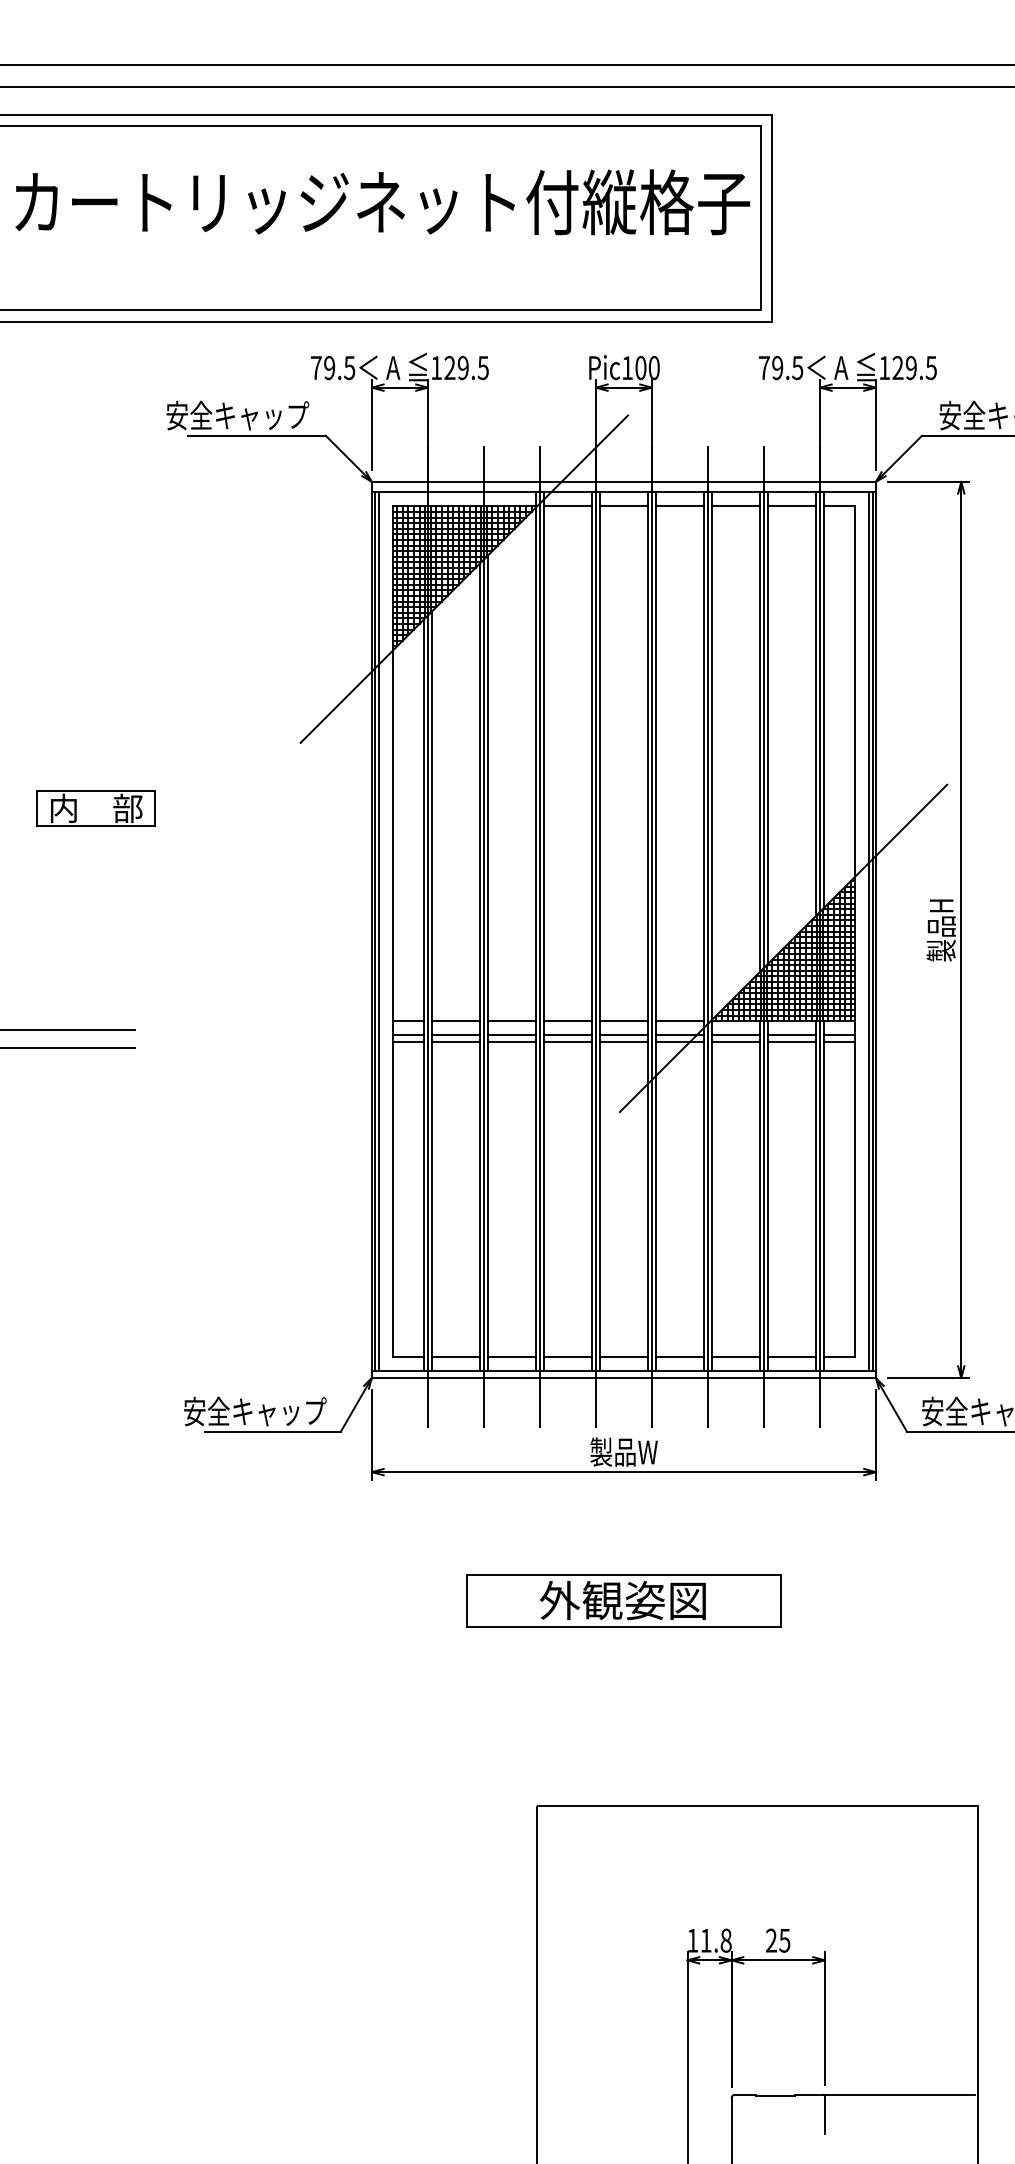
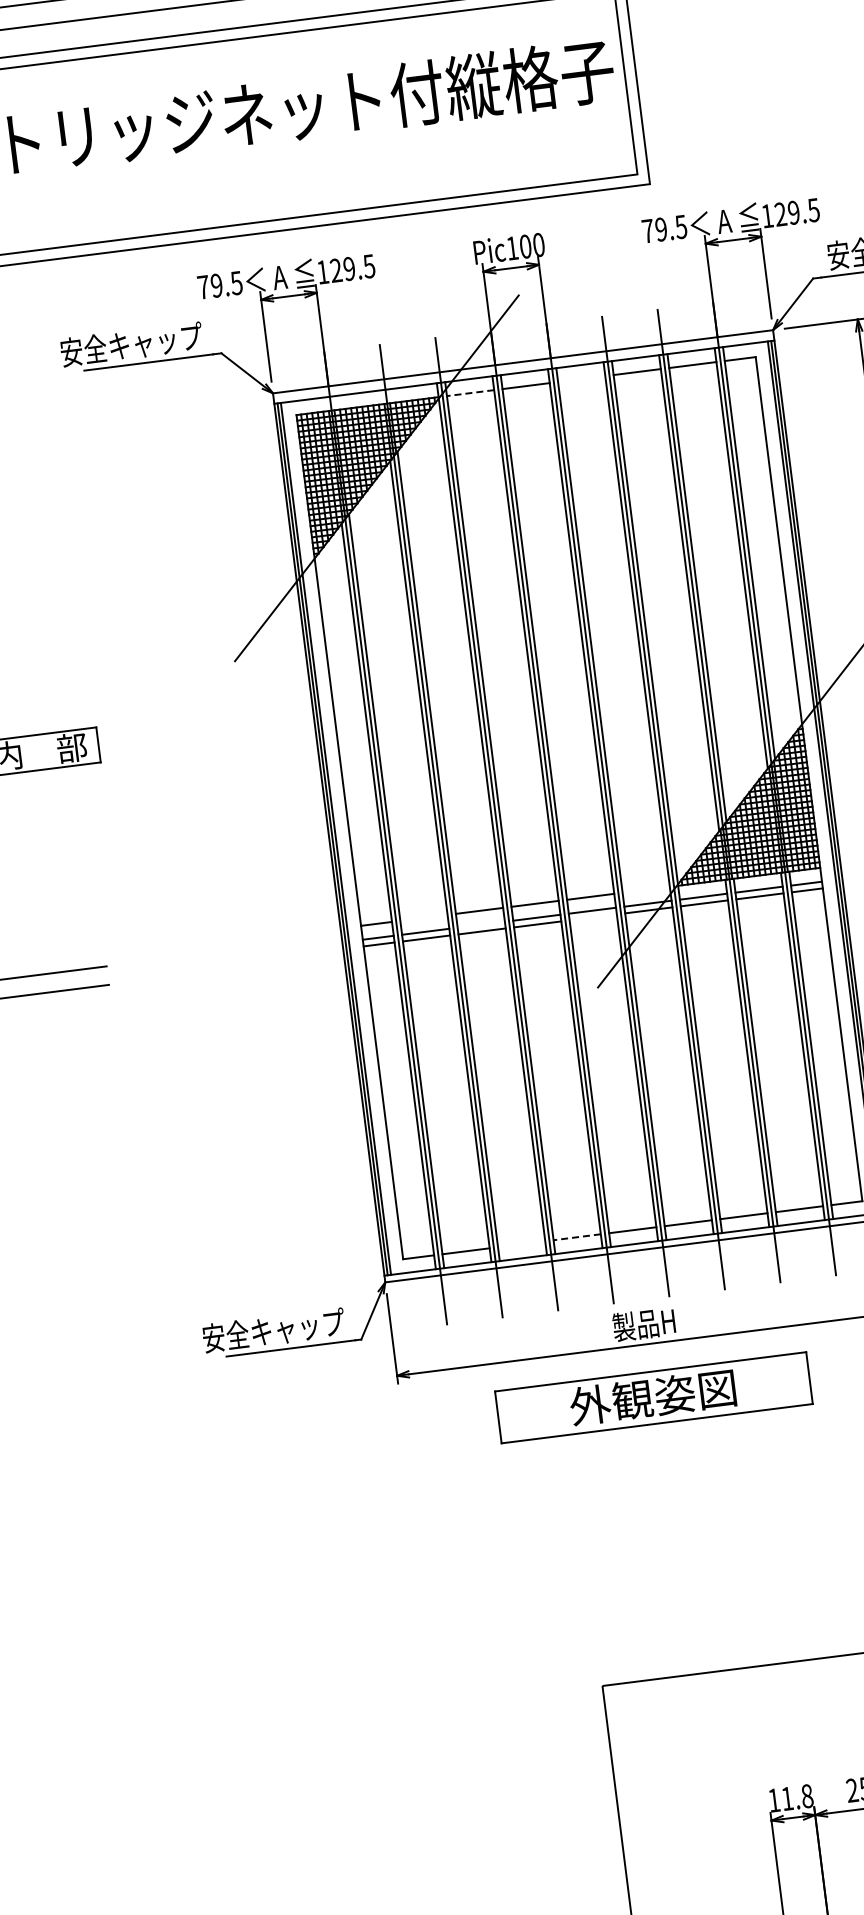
line: (567, 506) -> (470, 393), solid -> dashed
line: (679, 506) -> (581, 379), removed
line: (455, 1021) -> (423, 918), removed
line: (679, 1021) -> (645, 890), removed
line: (511, 1035) -> (480, 925), removed
line: (623, 1041) -> (592, 917), removed
line: (511, 1357) -> (521, 1244), removed
line: (567, 1357) -> (576, 1237), solid -> dashed
text: (623, 1451) -> (644, 1323), 製品W -> 製品H
part: (623, 1600) -> (653, 1397), moved

